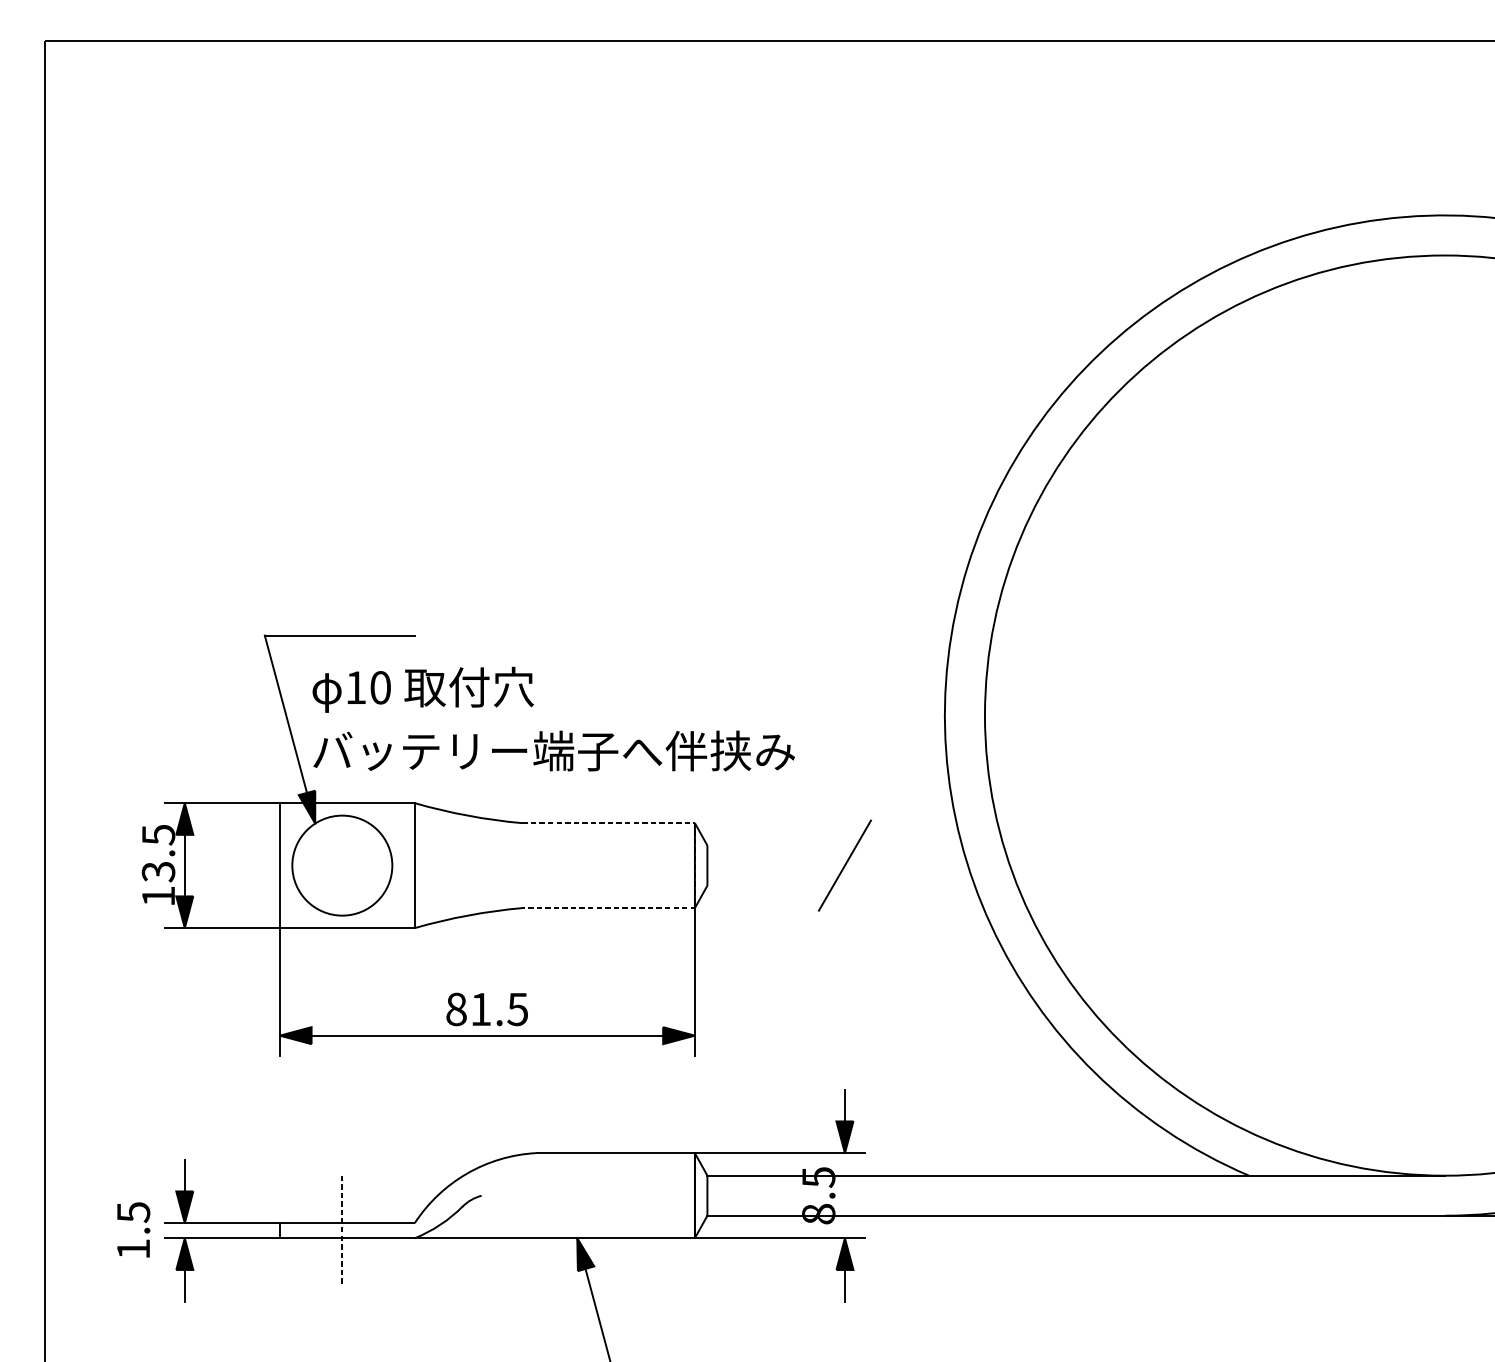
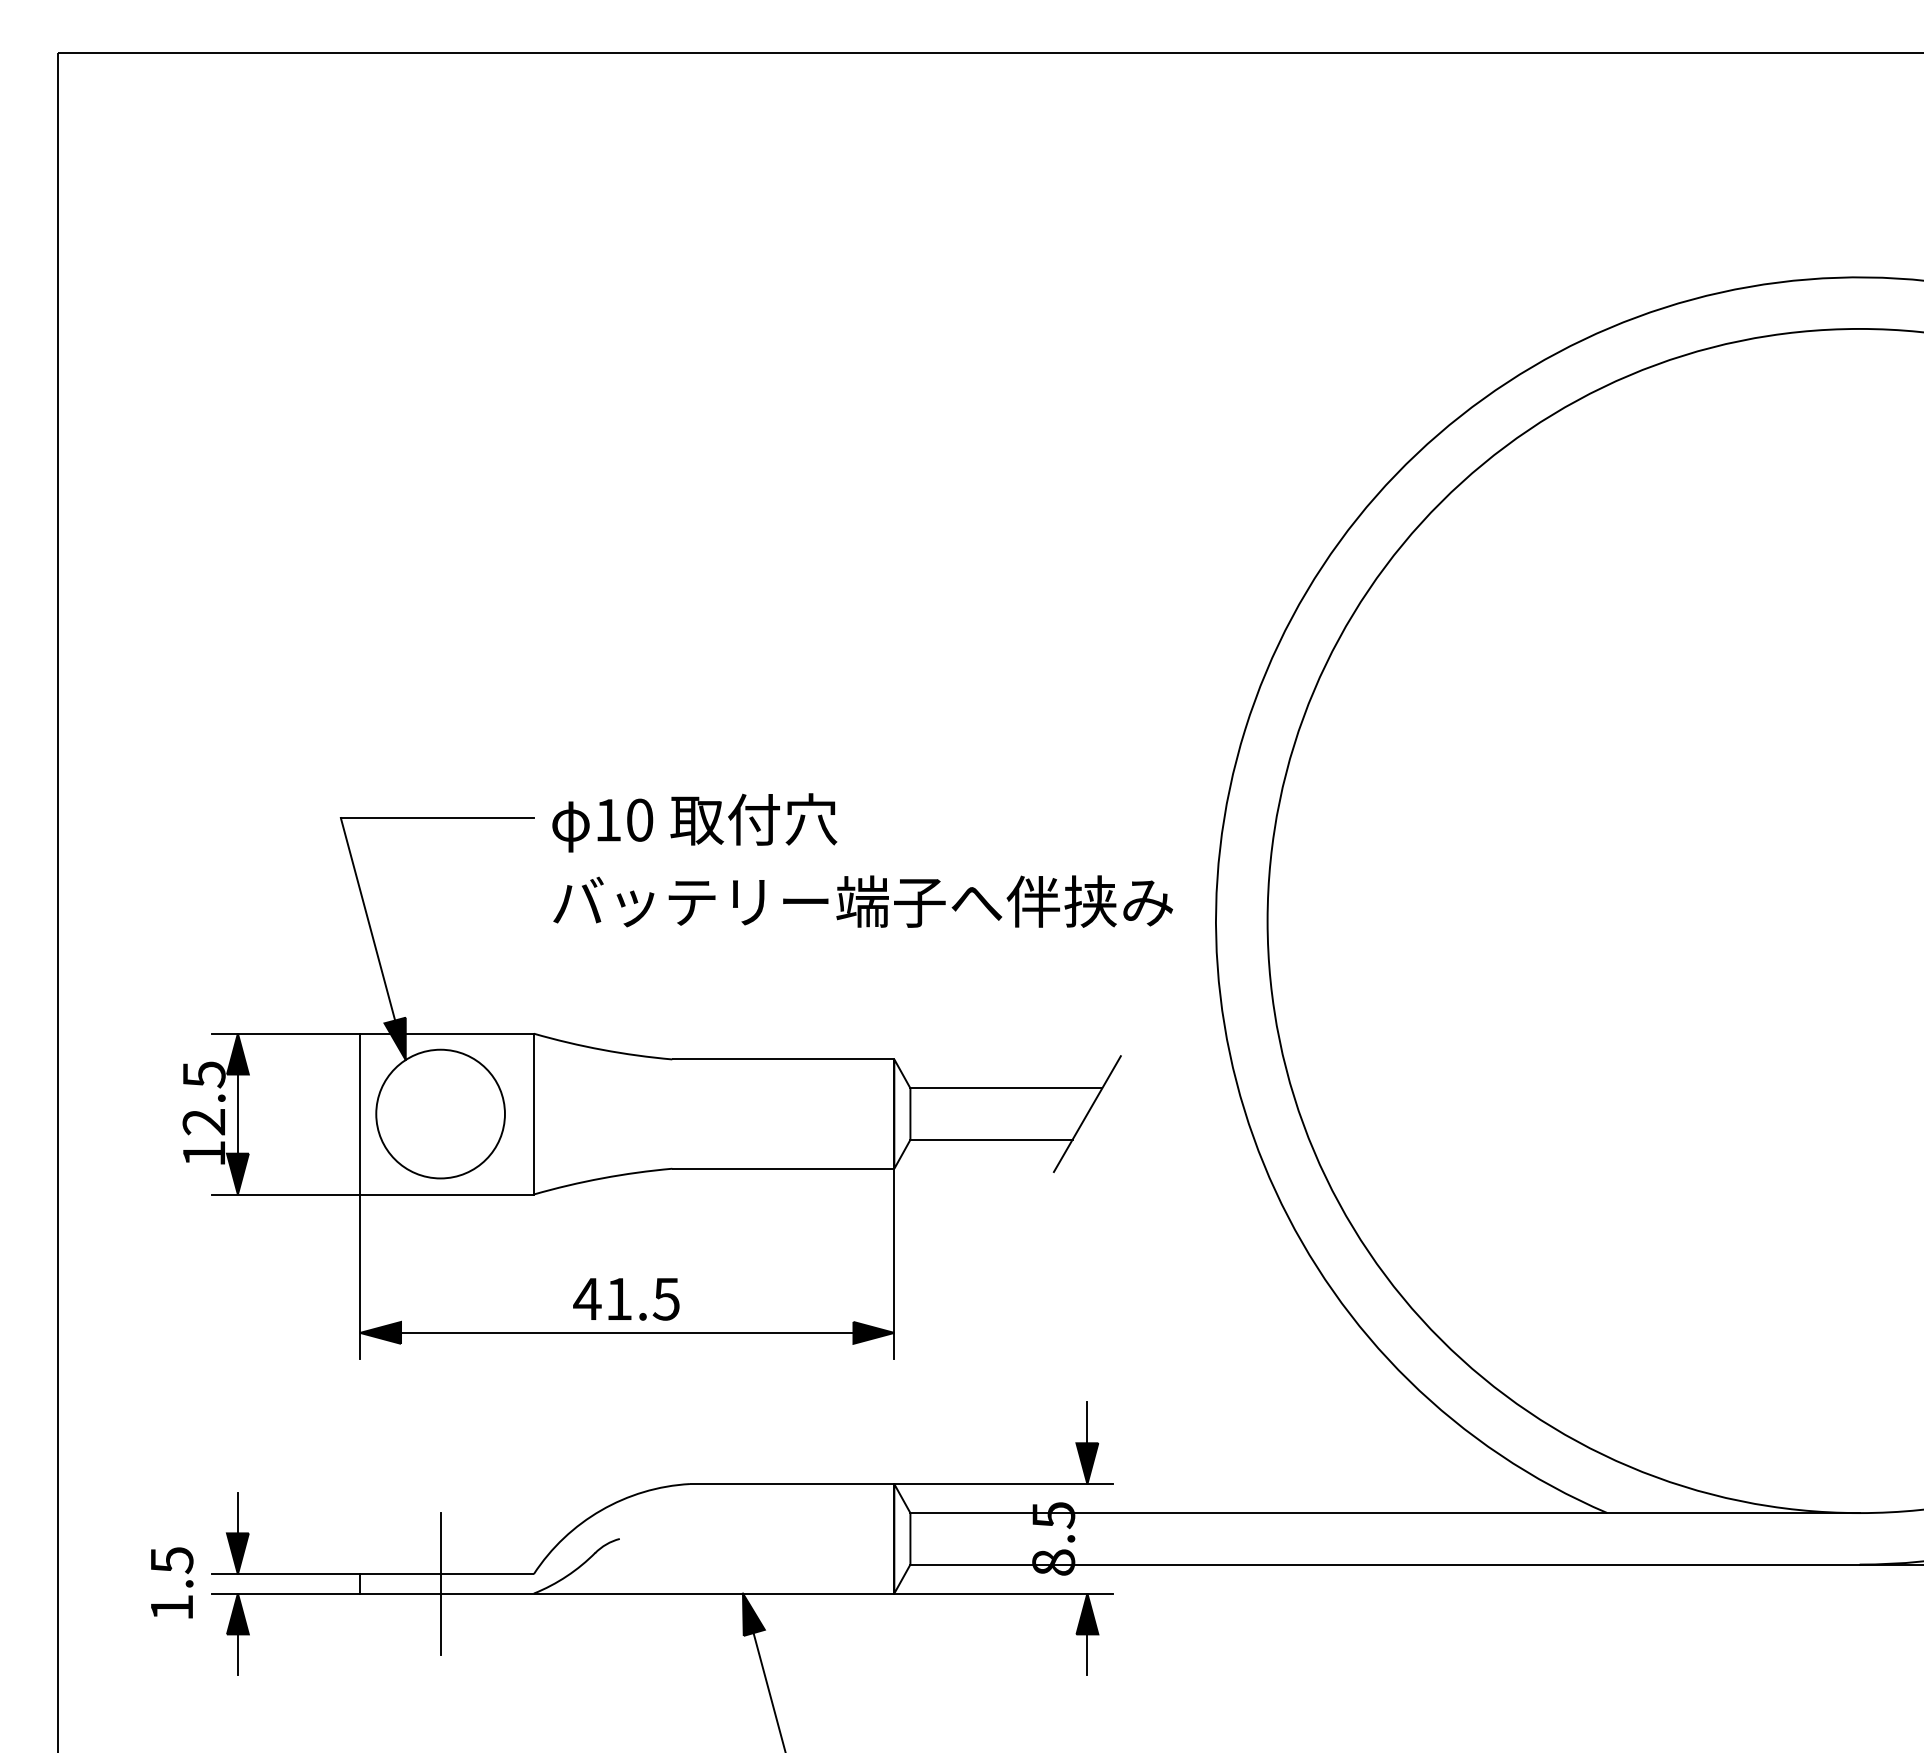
text: (553, 719) -> (862, 860), moved
line: (782, 845) -> (1006, 1088), added
line: (695, 865) -> (894, 1114), dashed -> solid
text: (158, 872) -> (203, 1122), 13.5 -> 12.5
line: (770, 885) -> (991, 1139), added
text: (456, 1008) -> (587, 1298), 81.5 -> 41.5
line: (342, 1230) -> (440, 1583), dashed -> solid

